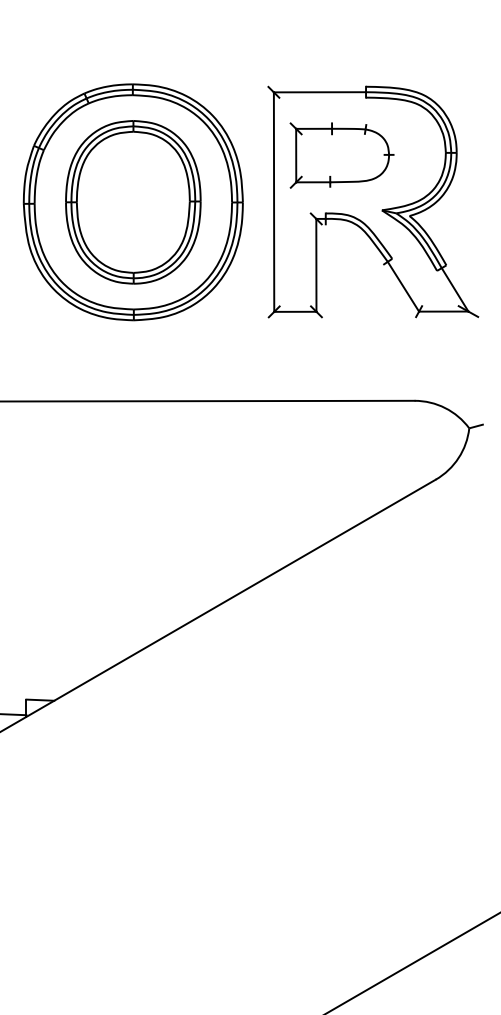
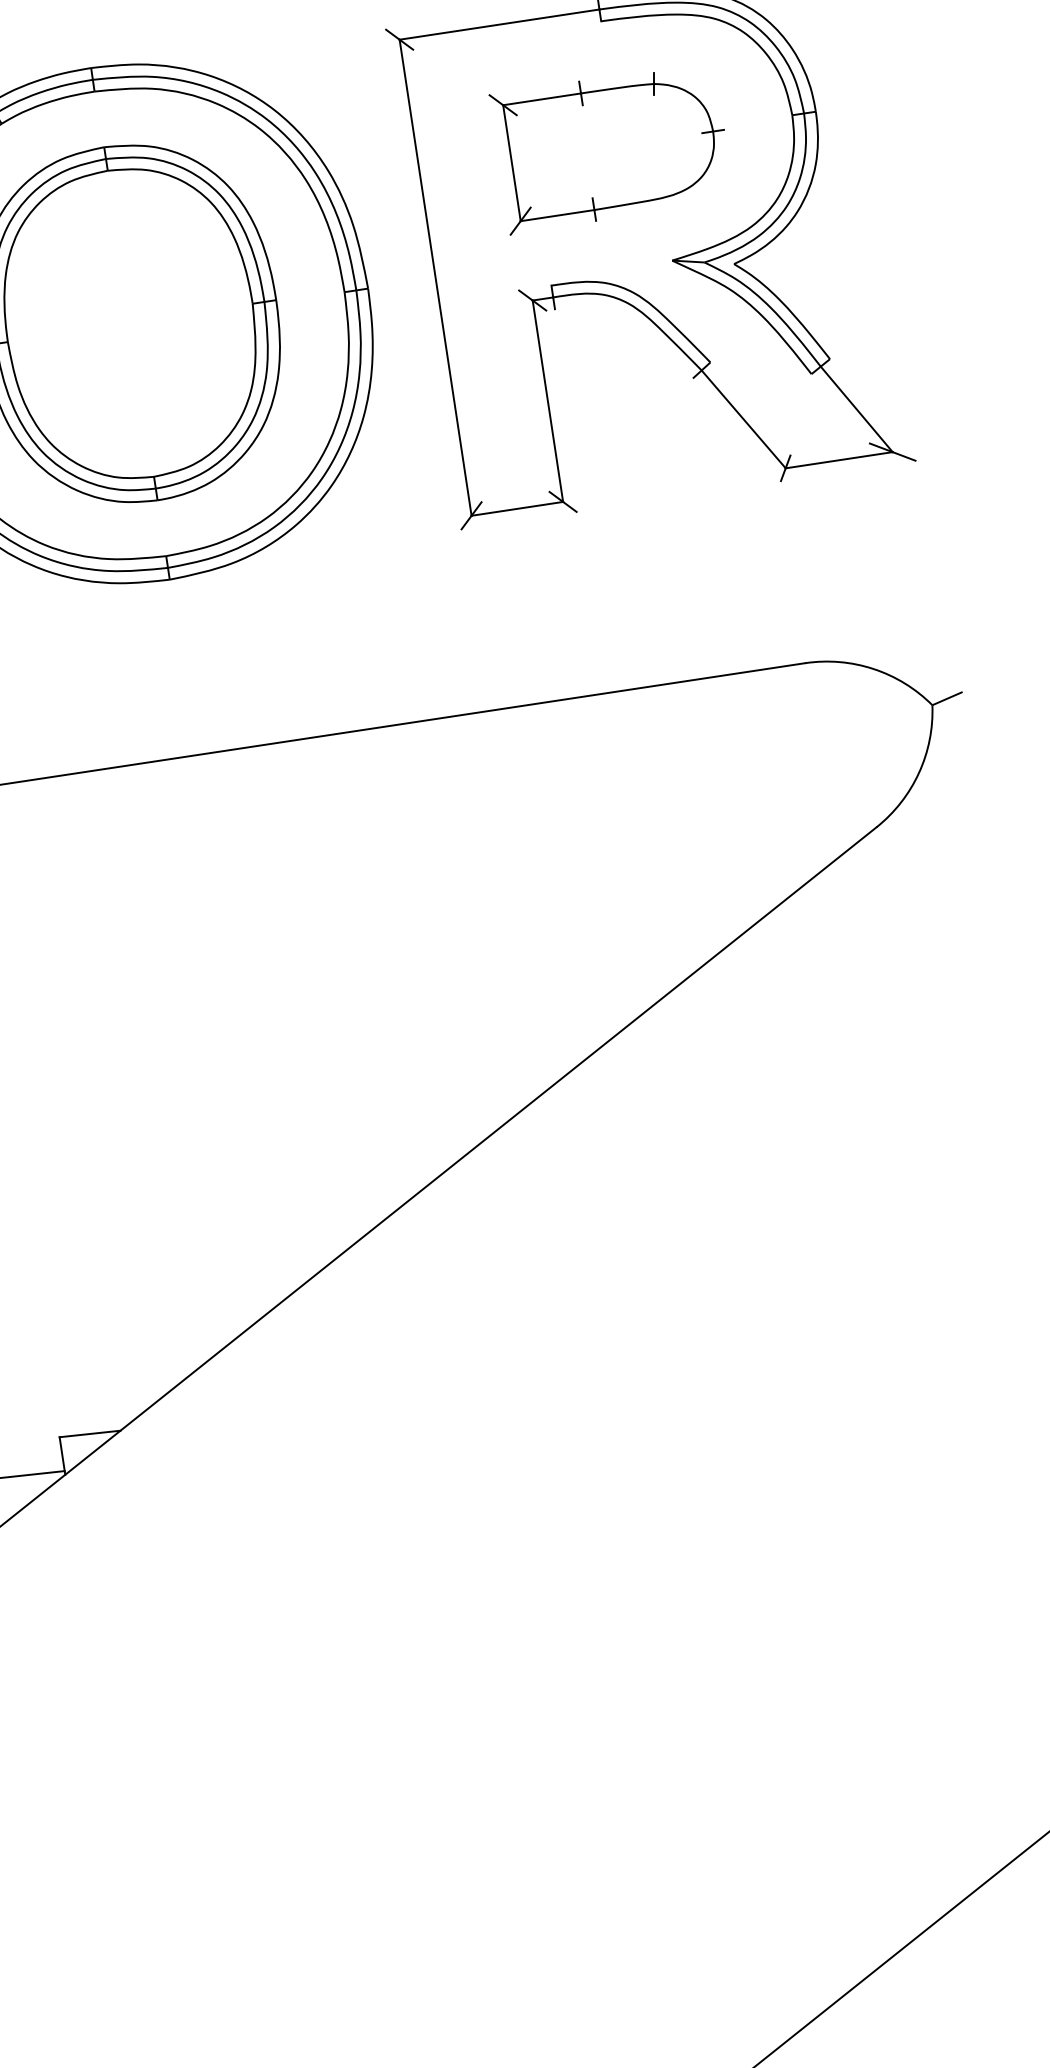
part: (341, 155) -> (610, 148), moved

